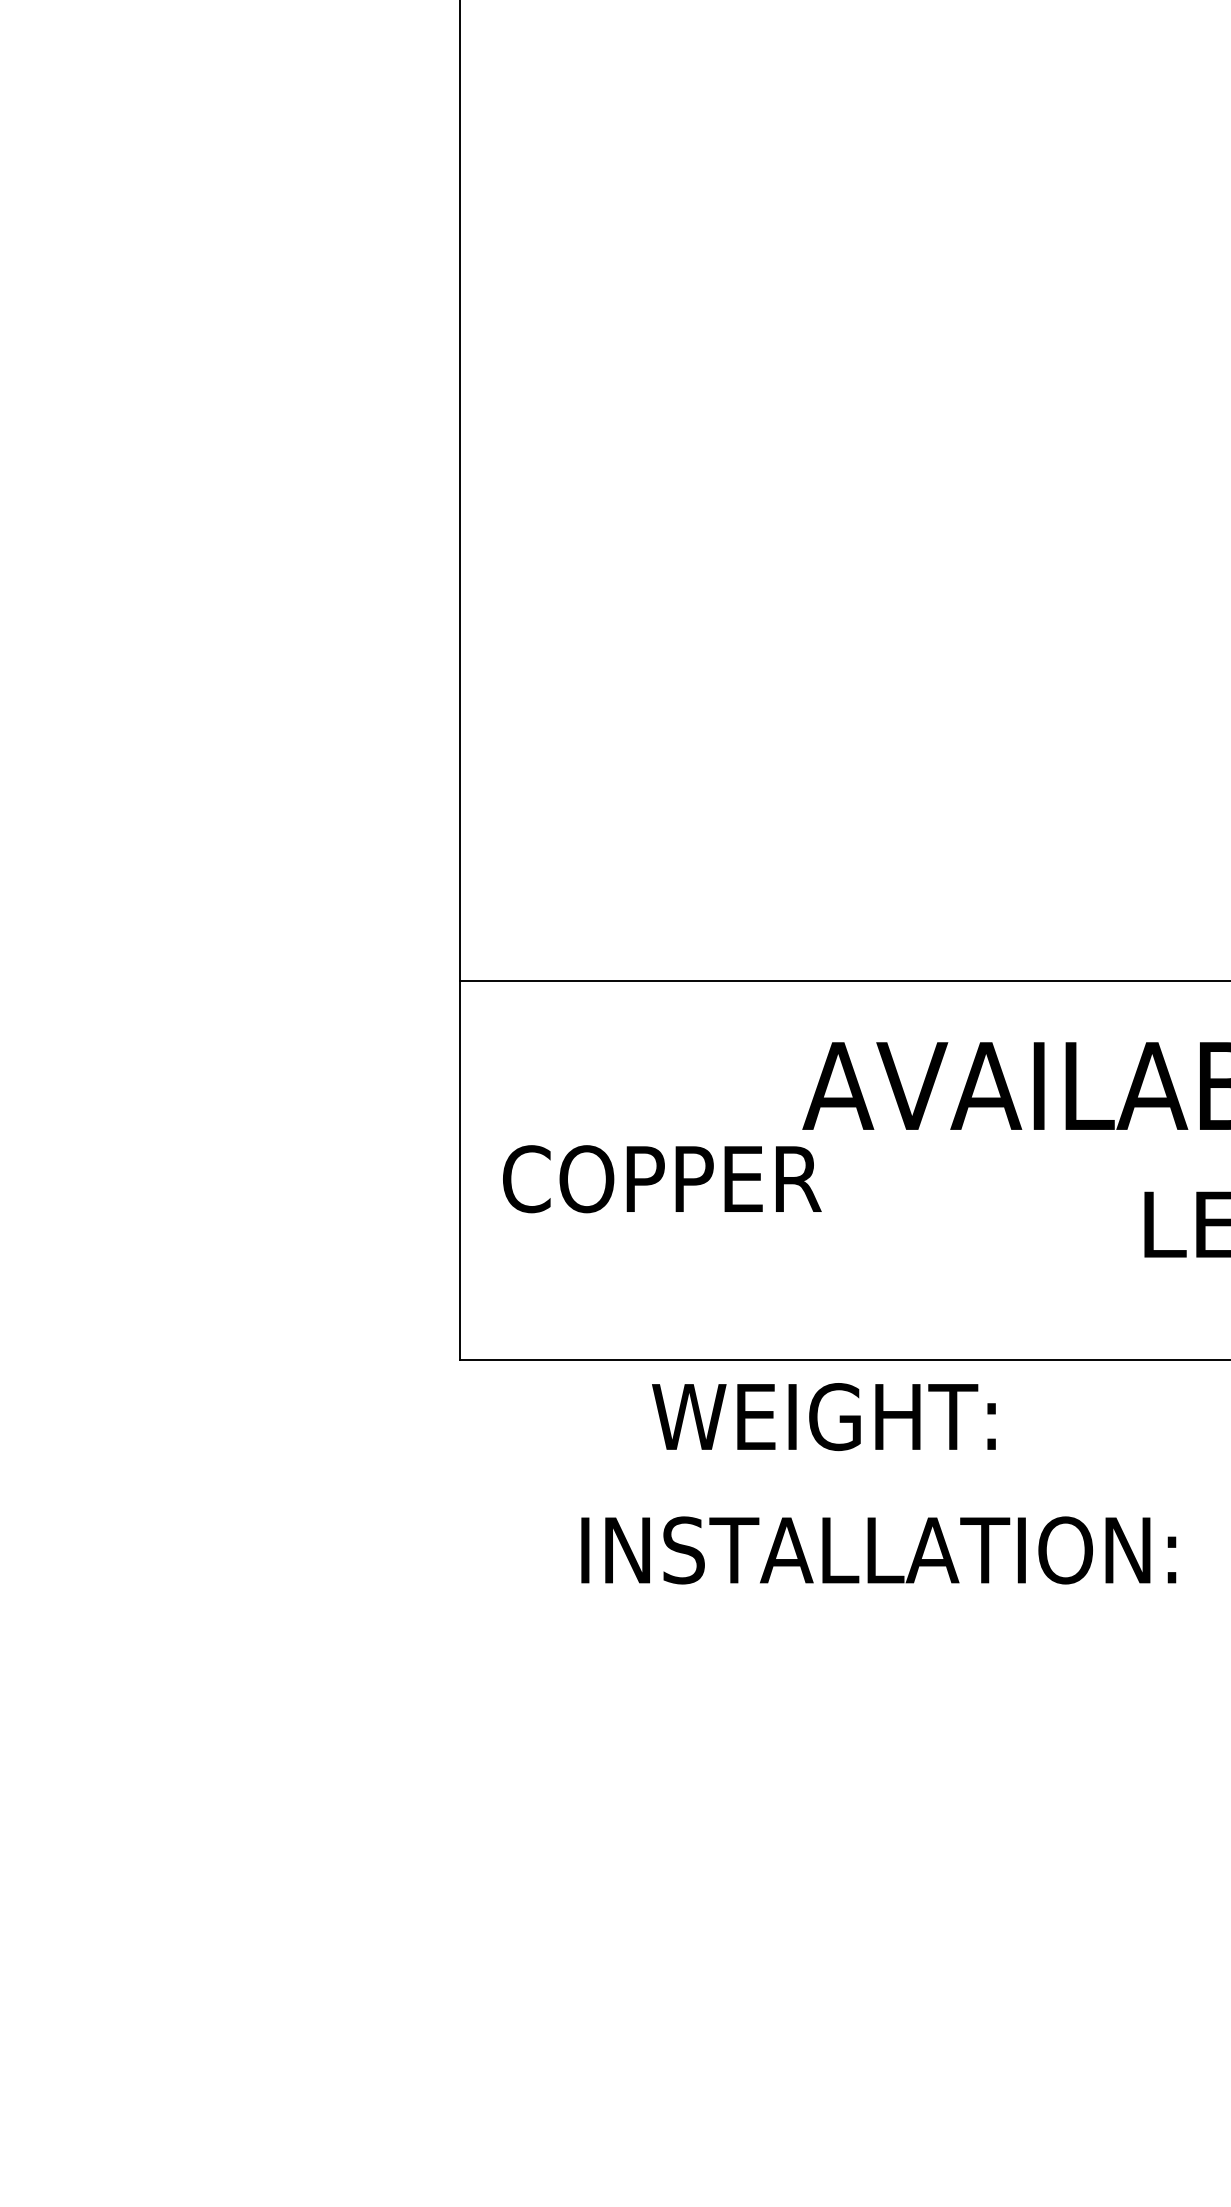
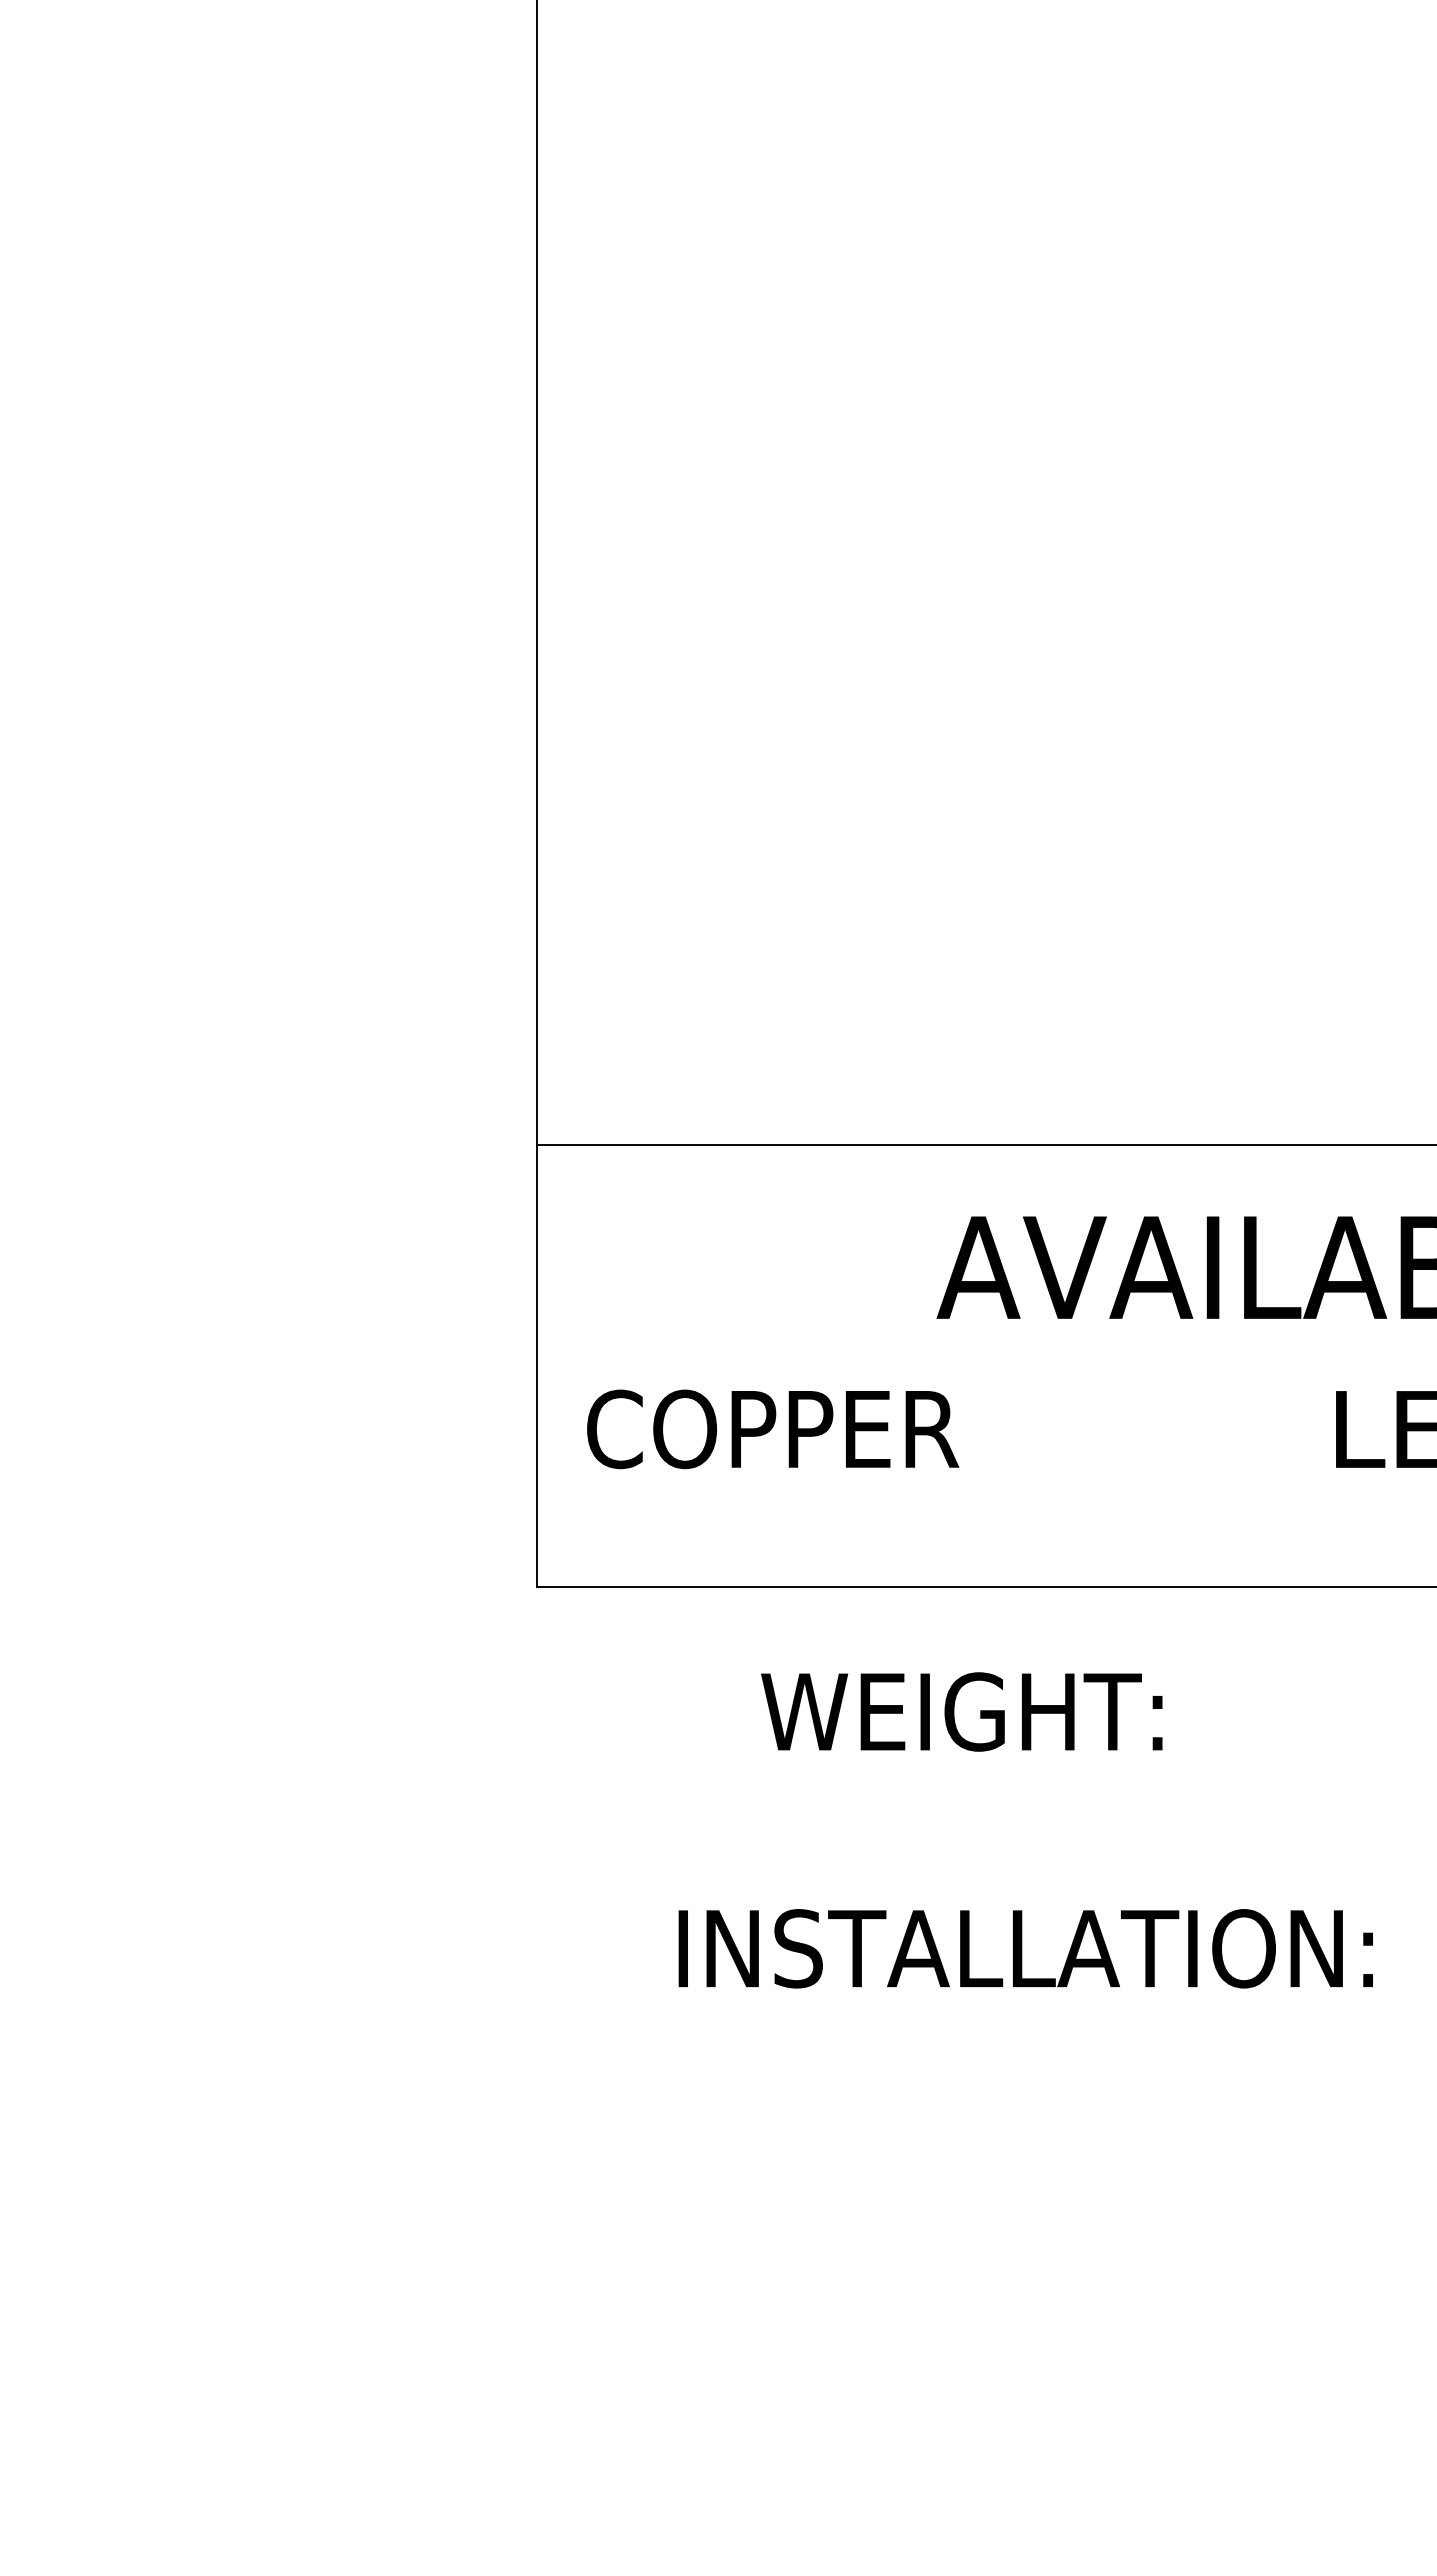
text: (662, 1179) -> (773, 1429), moved
text: (823, 1416) -> (961, 1711), moved
text: (878, 1550) -> (1025, 1948), moved

